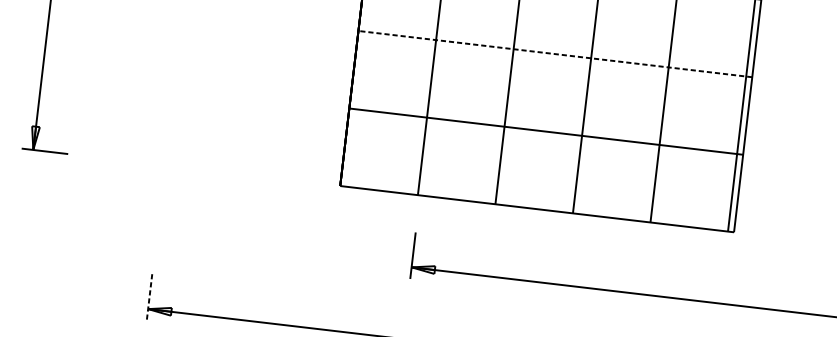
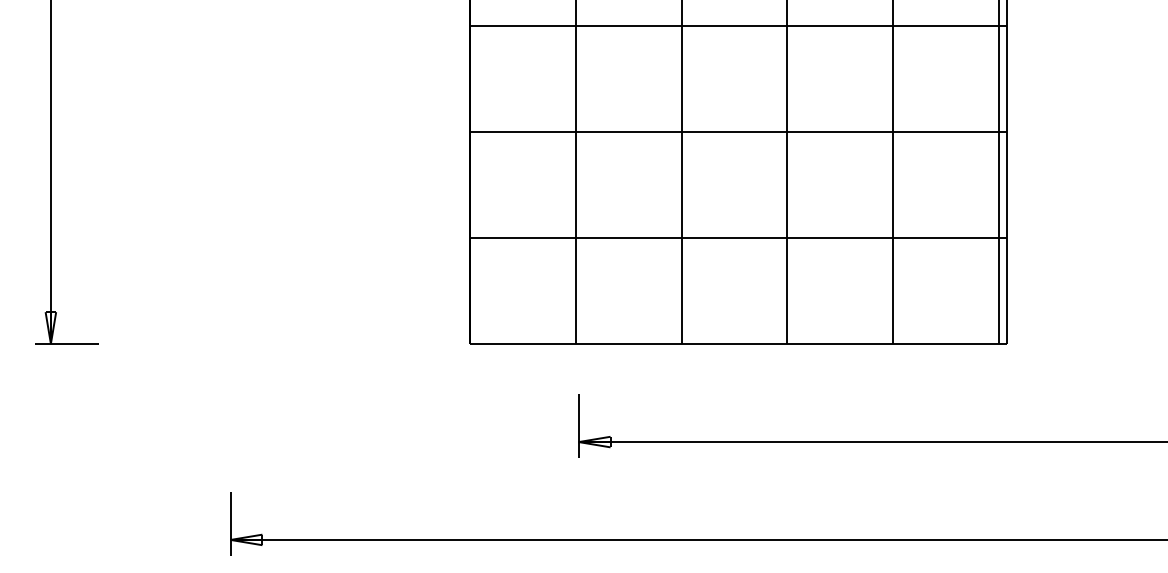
line: (555, 54) -> (738, 132), dashed -> solid
line: (149, 297) -> (230, 524), dashed -> solid

